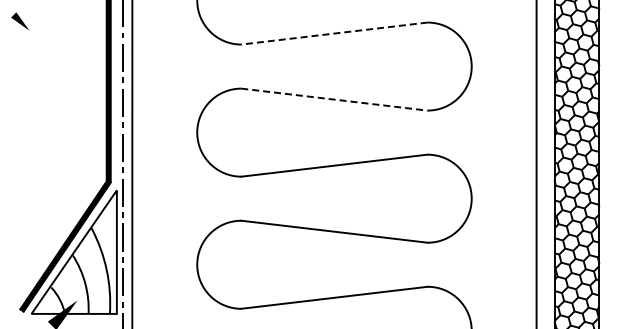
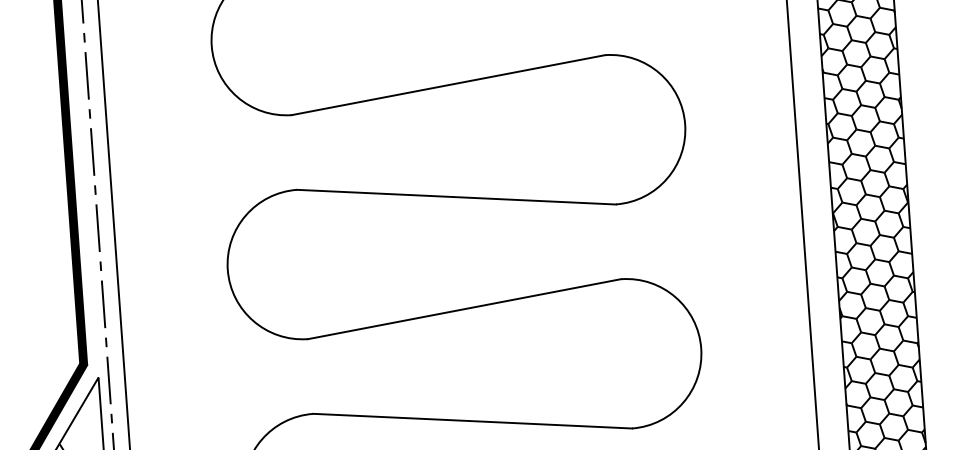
line: (334, 33) -> (448, 85), dashed -> solid
line: (334, 99) -> (456, 196), dashed -> solid

